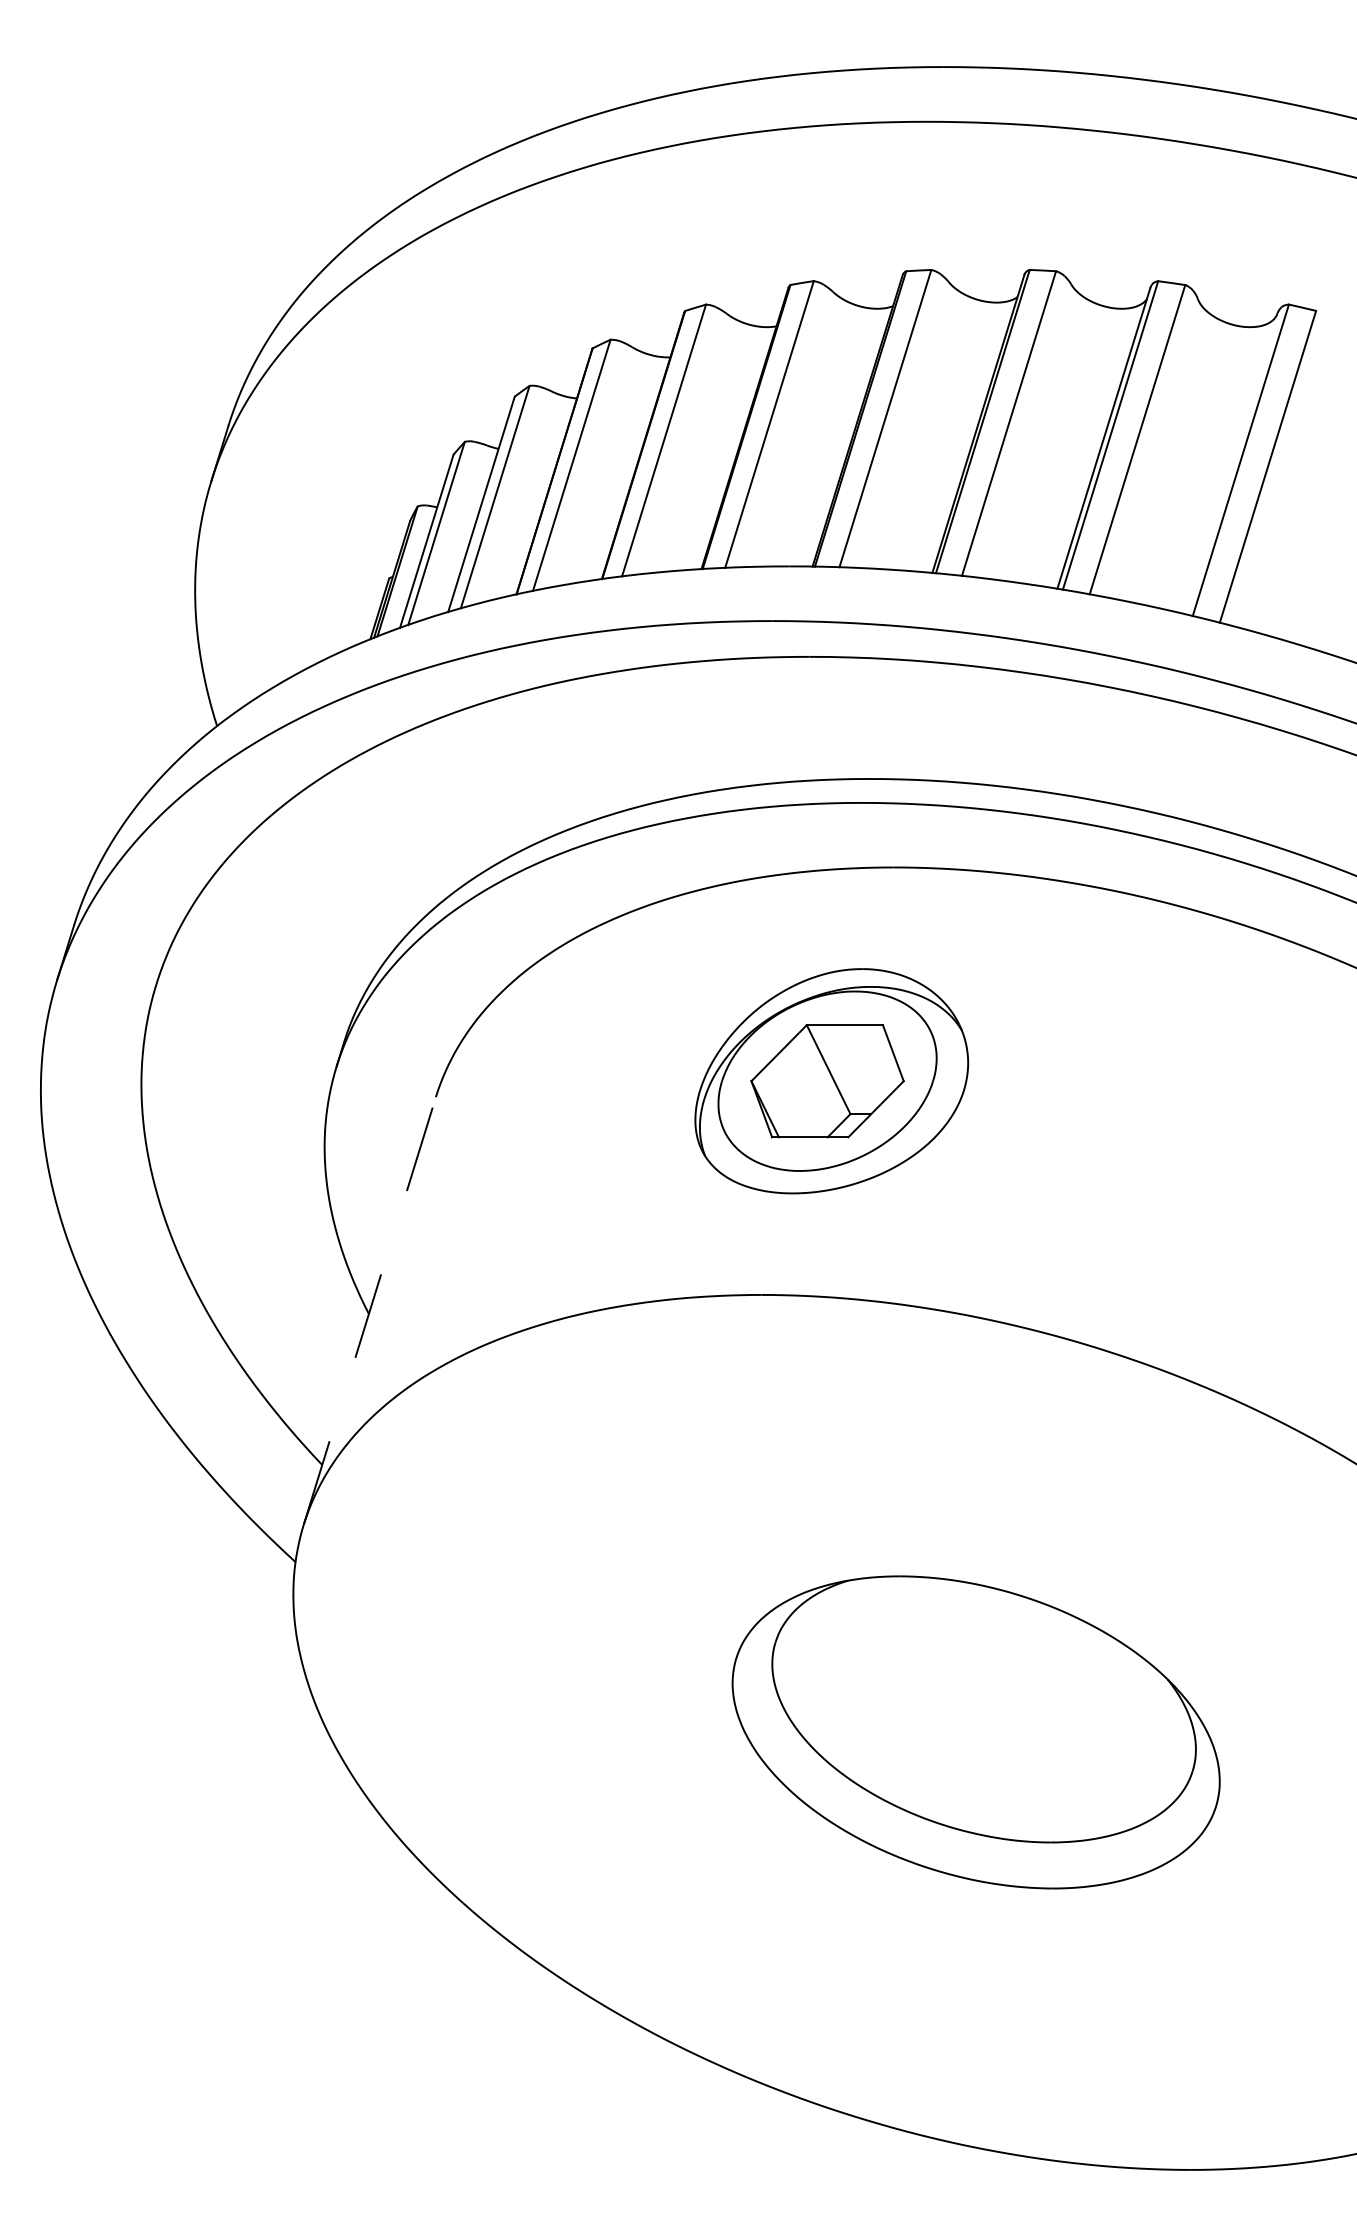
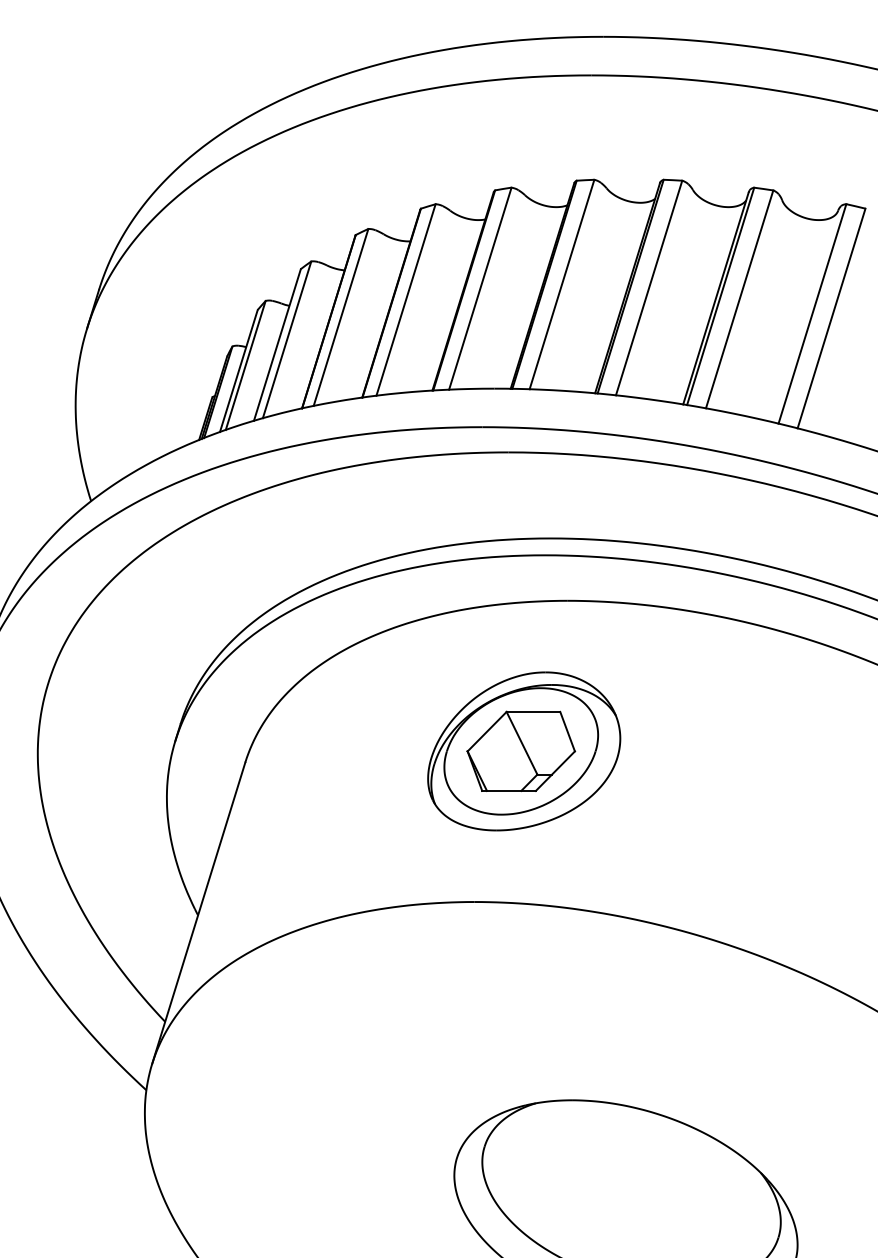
line: (369, 1310) -> (198, 912), dashed -> solid

